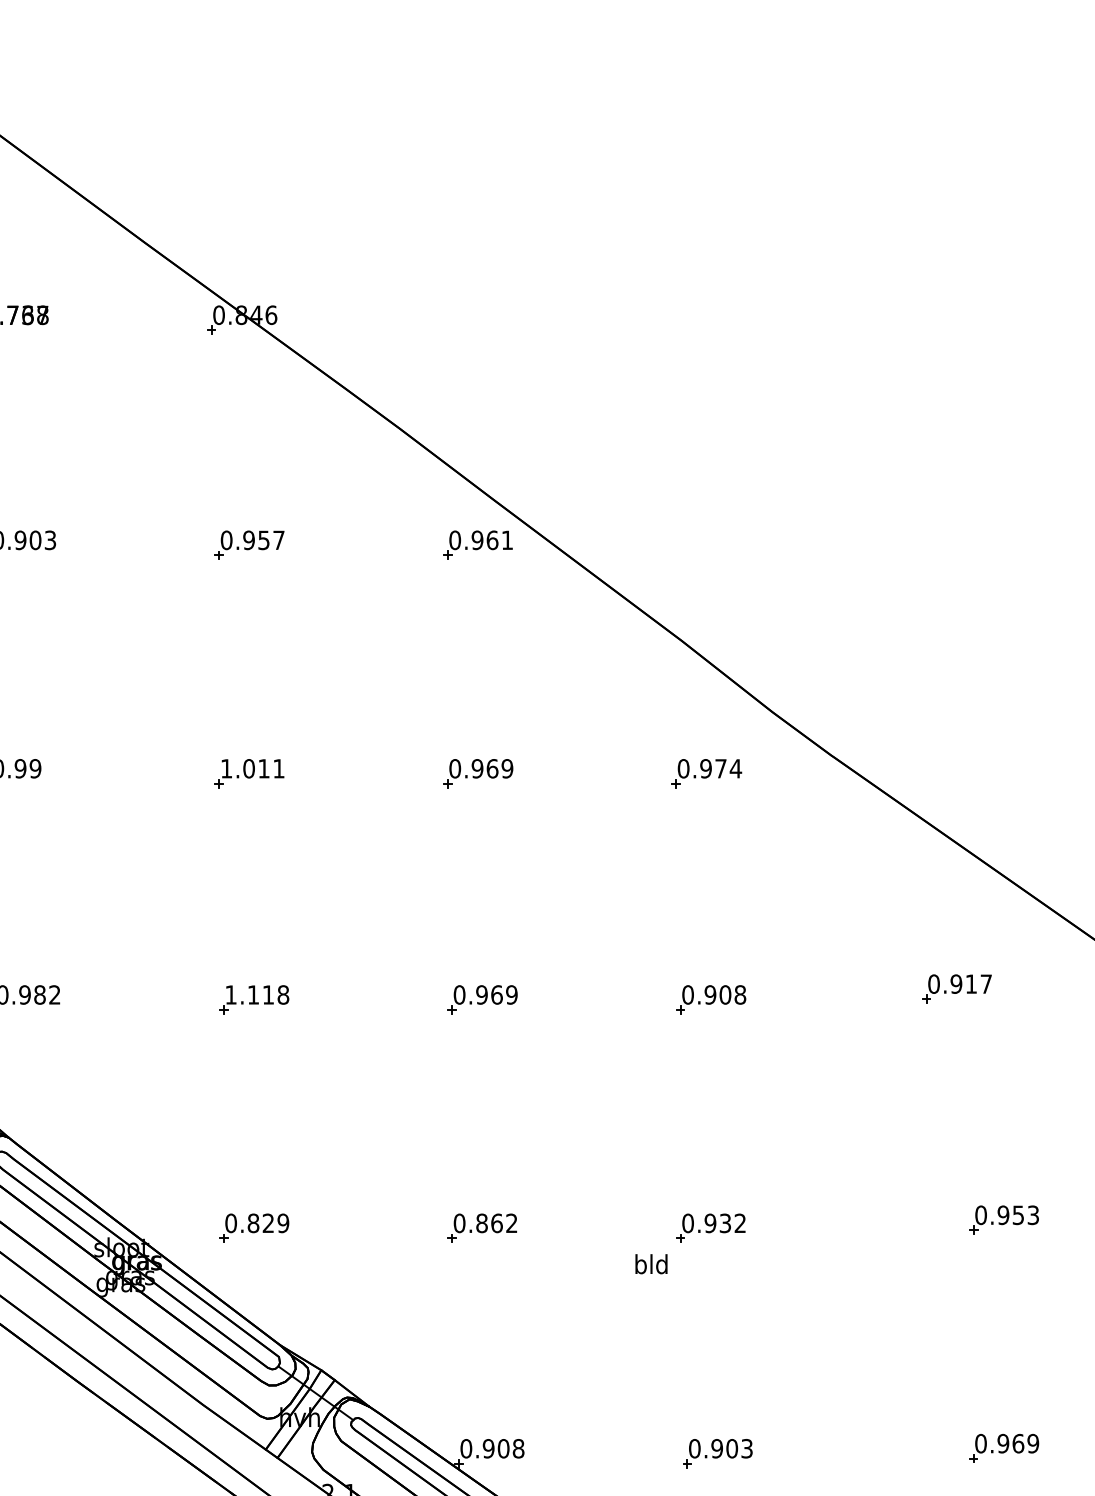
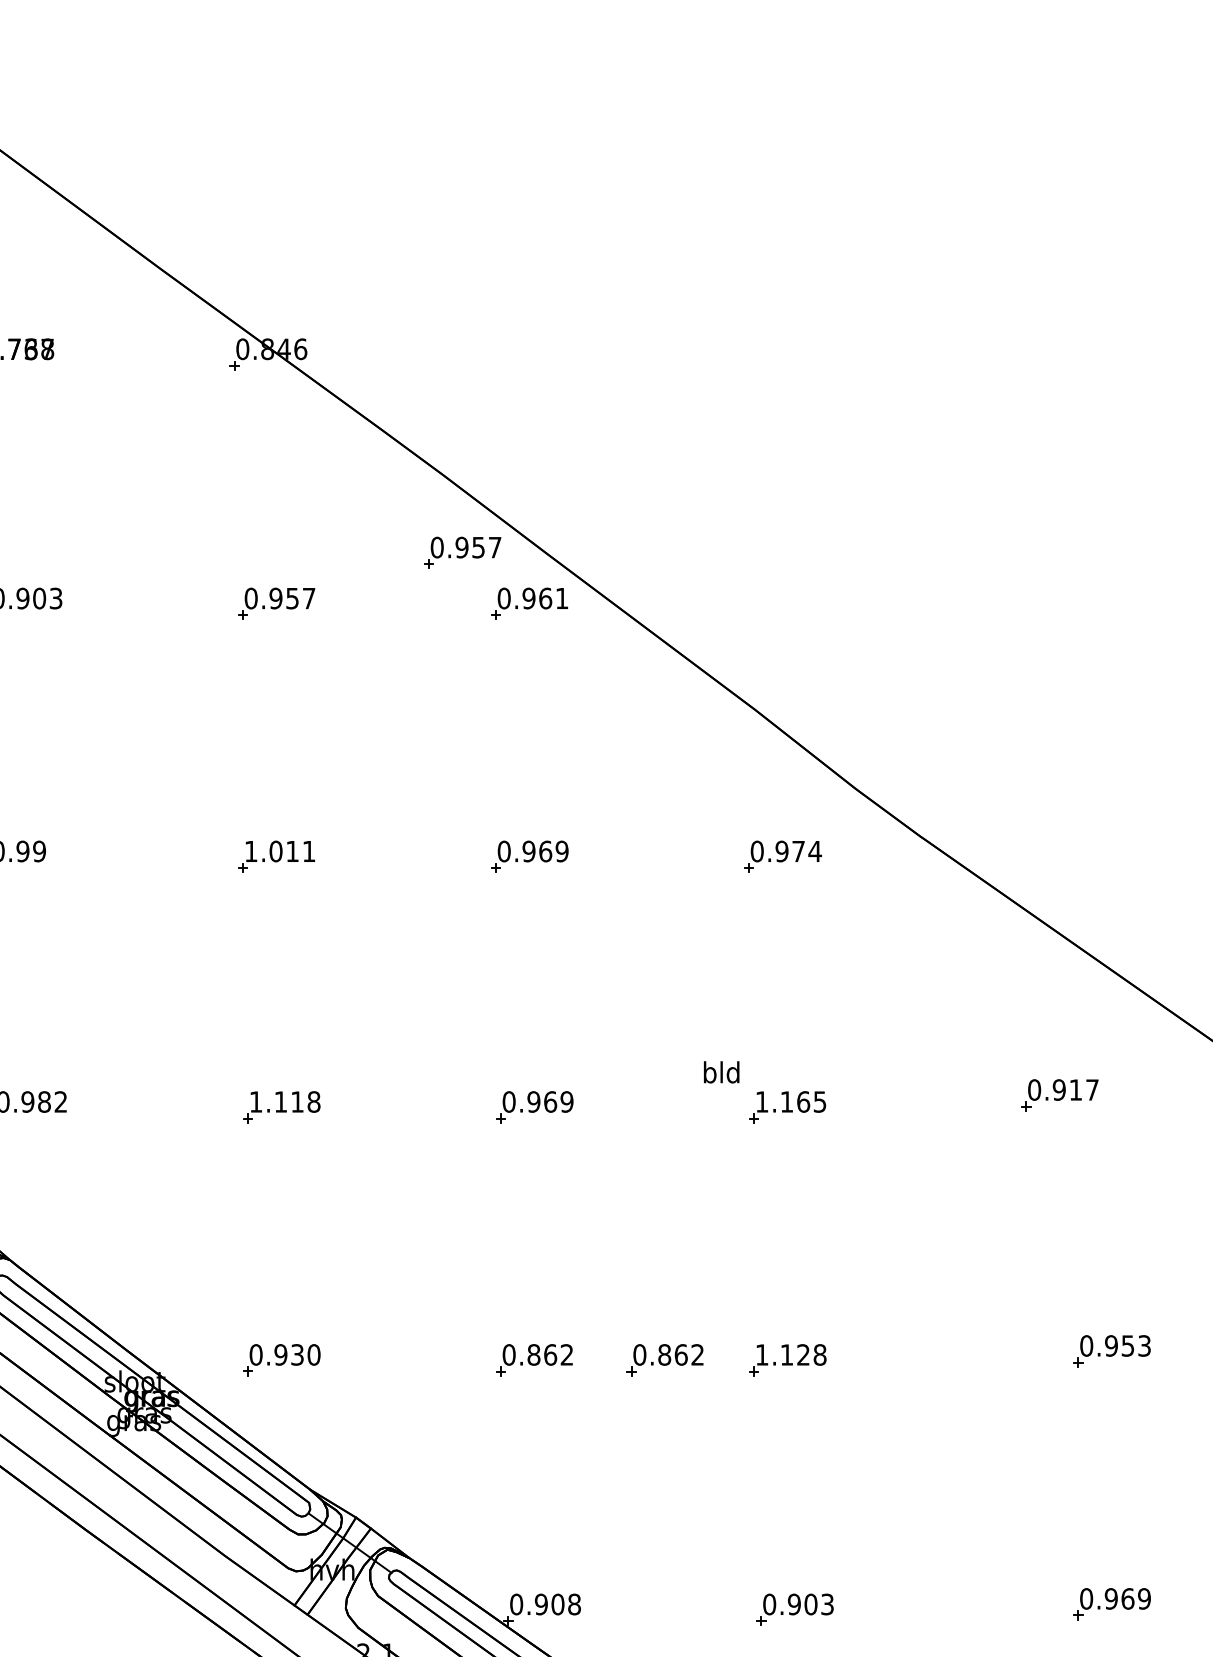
part: (417, 498) -> (462, 552), added
text: (714, 994) -> (791, 1101), 0.908 -> 1.165
text: (268, 1223) -> (297, 1355), 0.829 -> 0.930
text: (714, 1223) -> (791, 1355), 0.932 -> 1.128
part: (599, 1227) -> (664, 1359), added
text: (651, 1264) -> (721, 1072), moved

